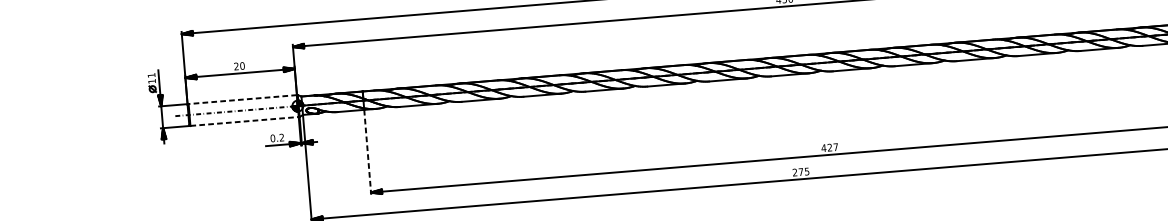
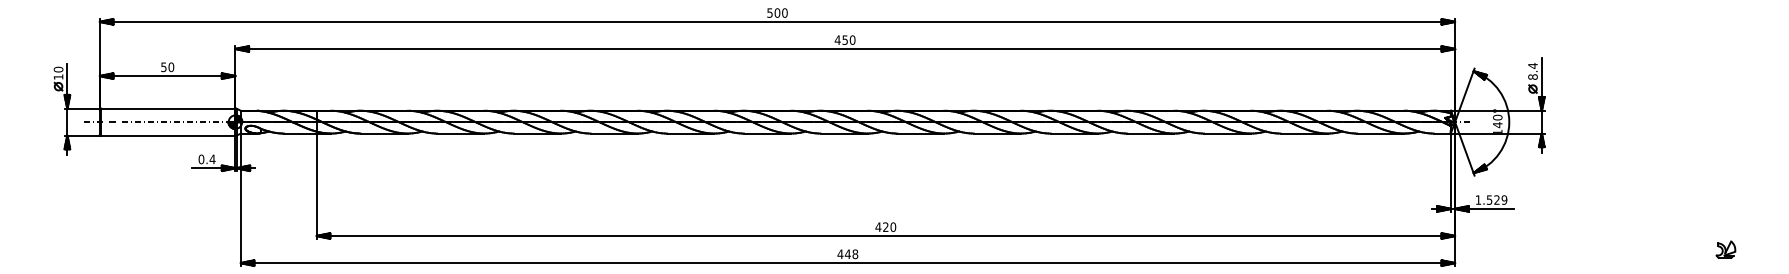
text: (236, 66) -> (163, 67), 20 -> 50
text: (151, 75) -> (58, 69), 11 -> 10
line: (242, 99) -> (167, 108), dashed -> solid
line: (244, 121) -> (168, 135), dashed -> solid
text: (281, 137) -> (212, 159), 0.2 -> 0.4
text: (836, 146) -> (893, 226), 427 -> 420
line: (367, 152) -> (316, 186), dashed -> solid
text: (800, 172) -> (847, 254), 275 -> 448

